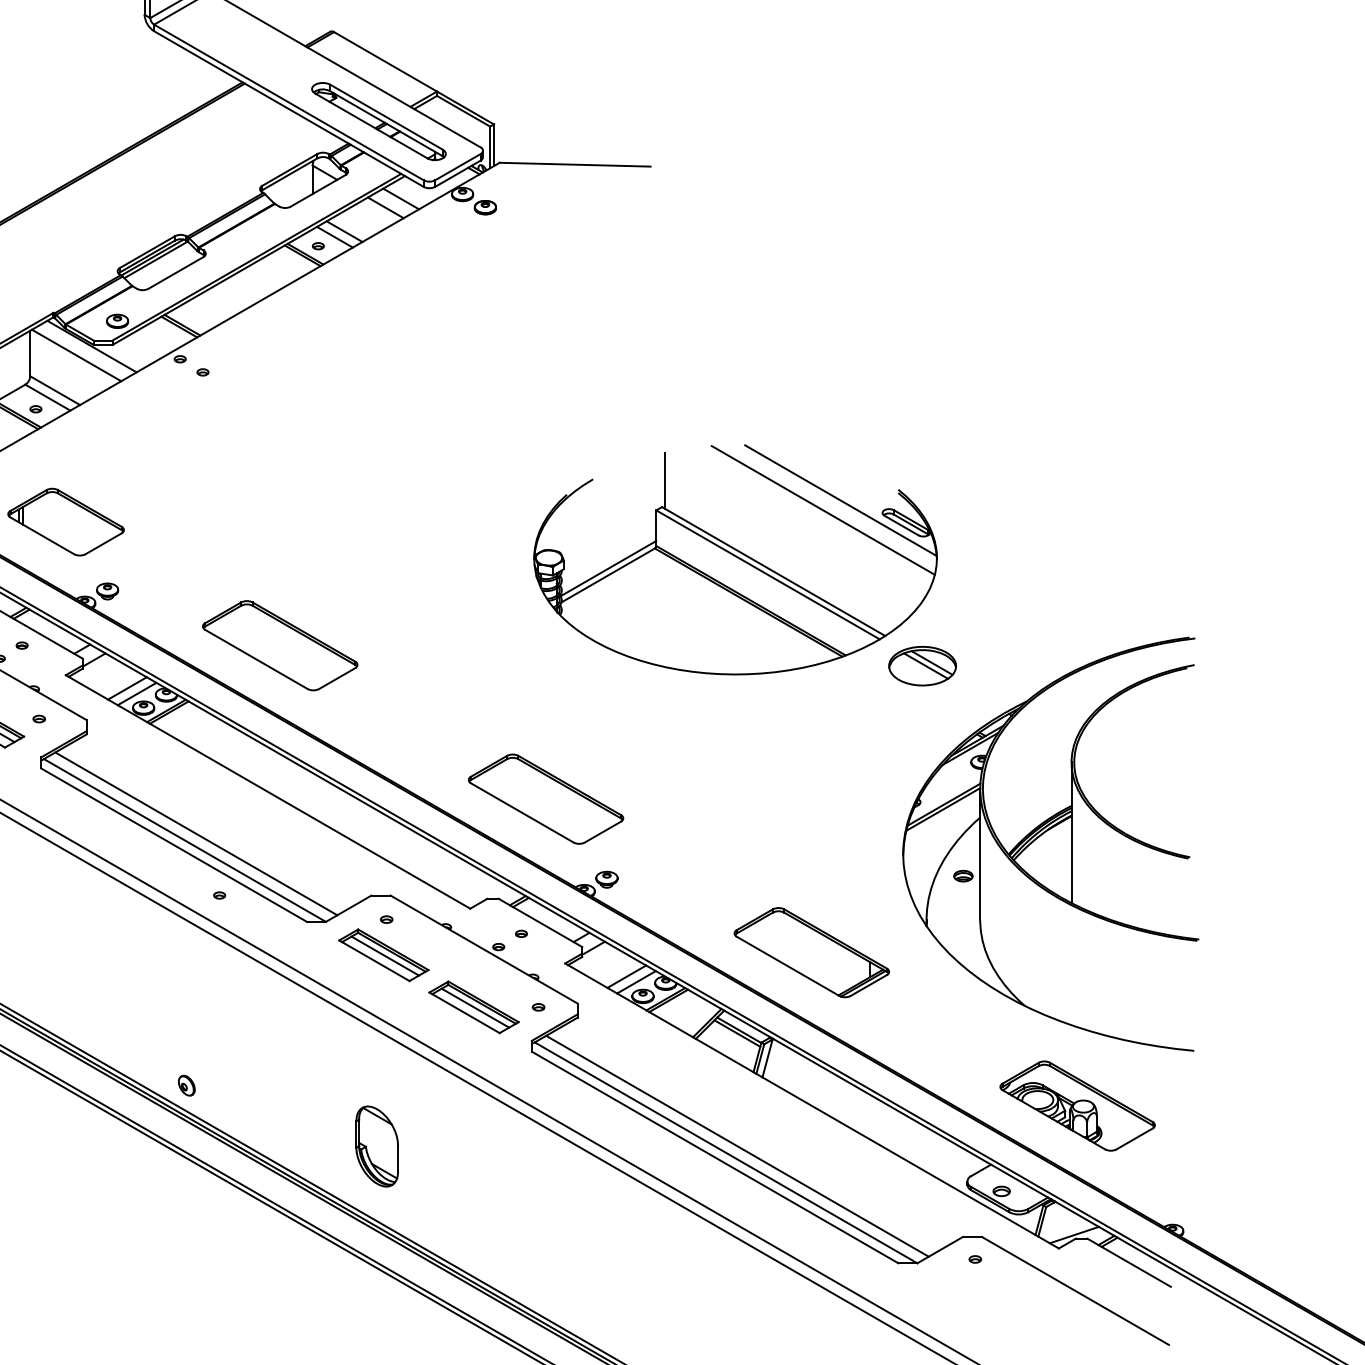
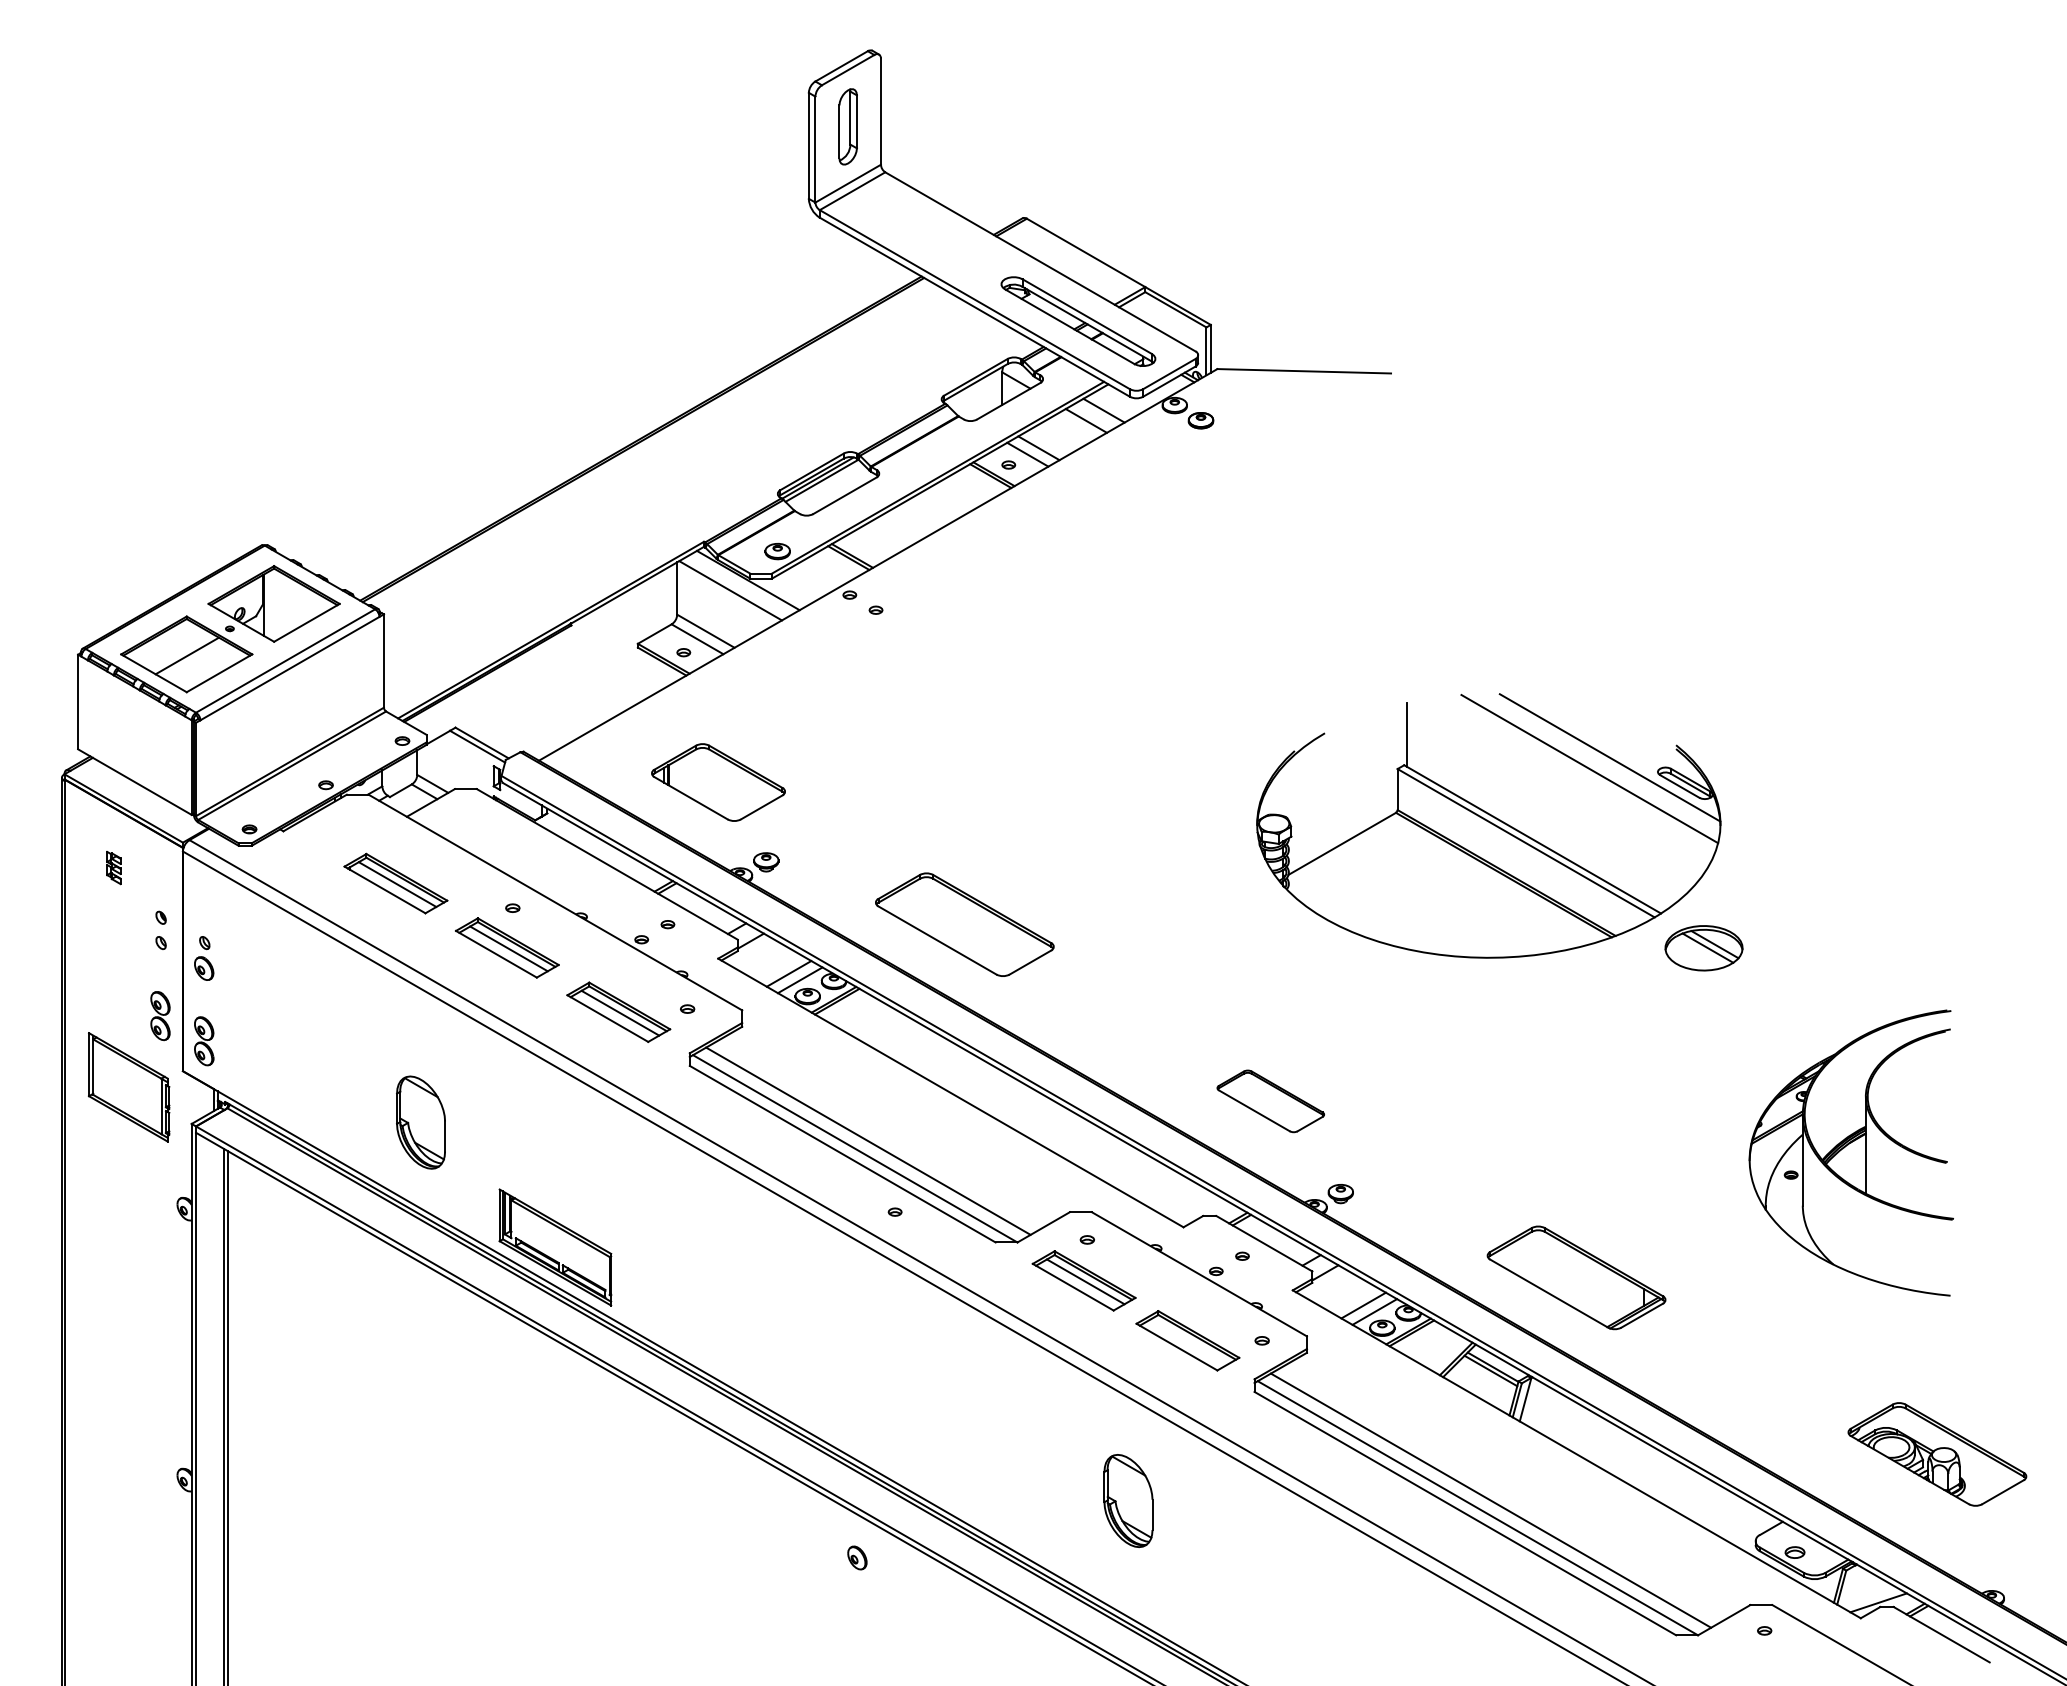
line: (608, 568) -> (1342, 835), removed
part: (545, 799) -> (1270, 1101), size x0.6
part: (1050, 843) -> (1851, 1152), size x0.6
line: (475, 1007) -> (1189, 1341), removed
part: (186, 1085) -> (857, 1557), moved
part: (1077, 1106) -> (1937, 1454), moved
part: (377, 1146) -> (1128, 1500), moved

